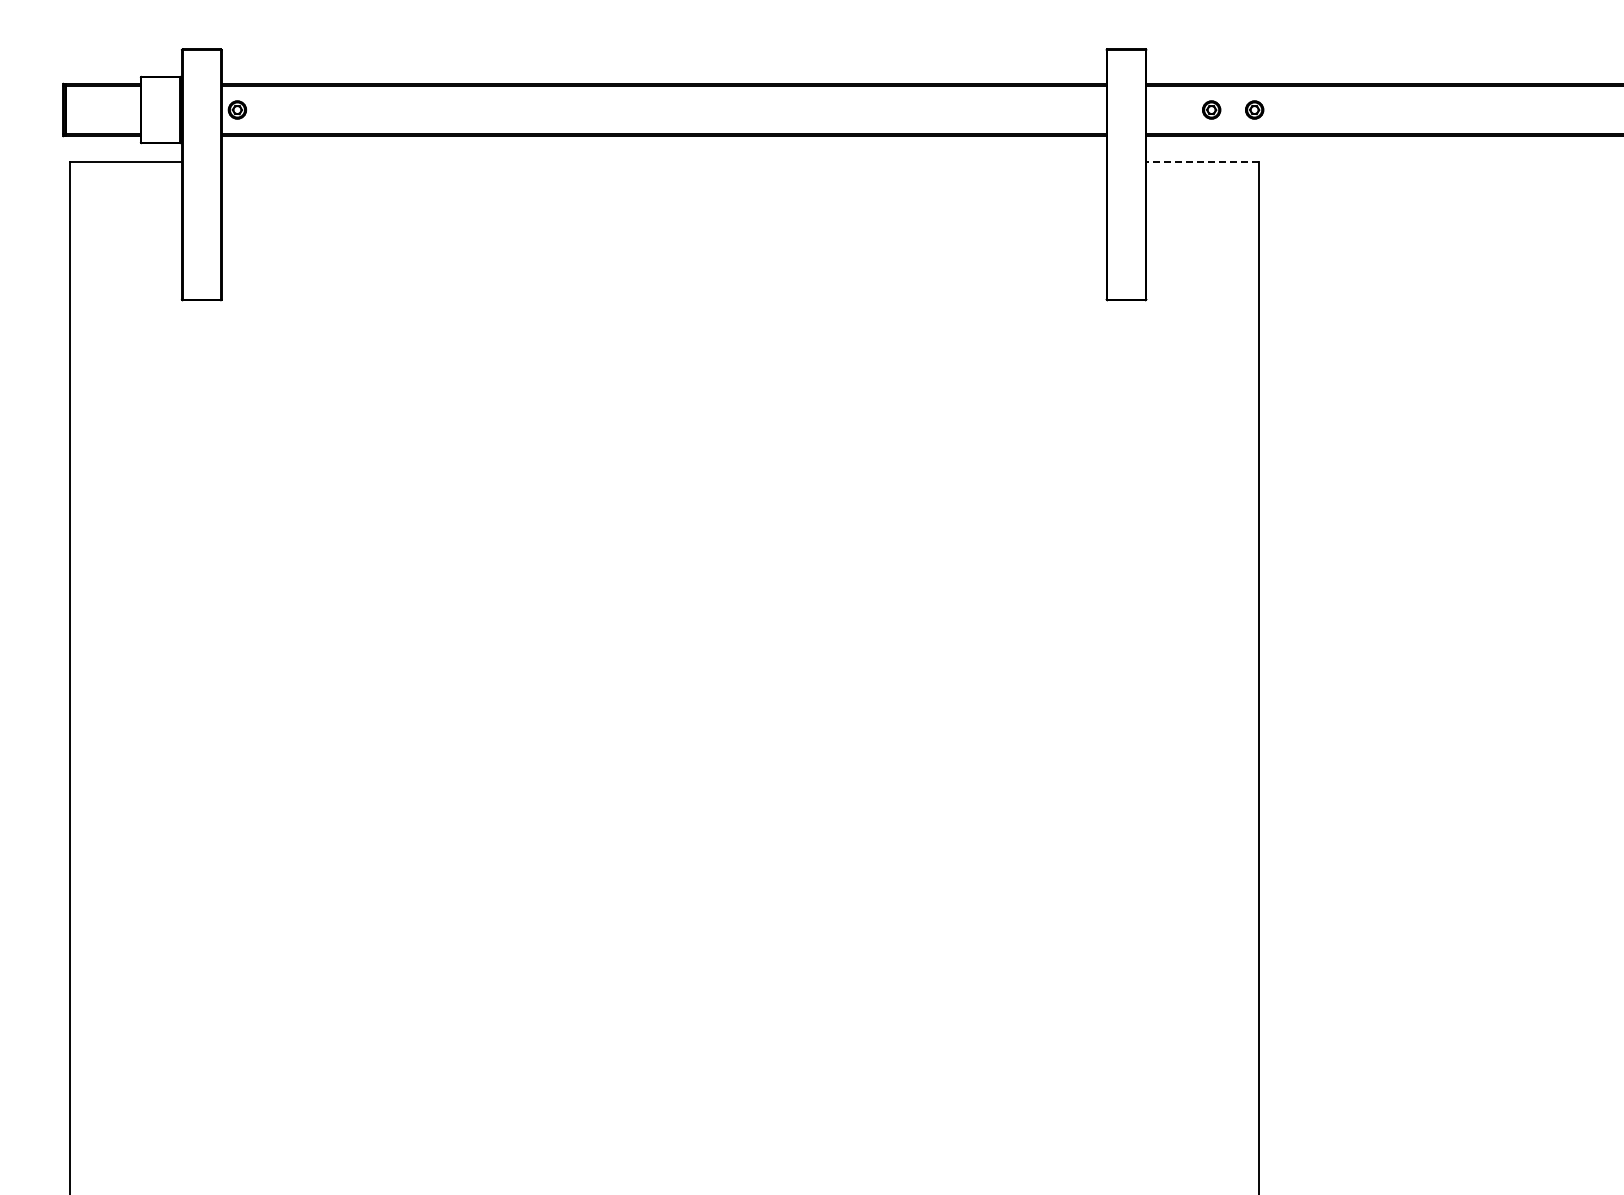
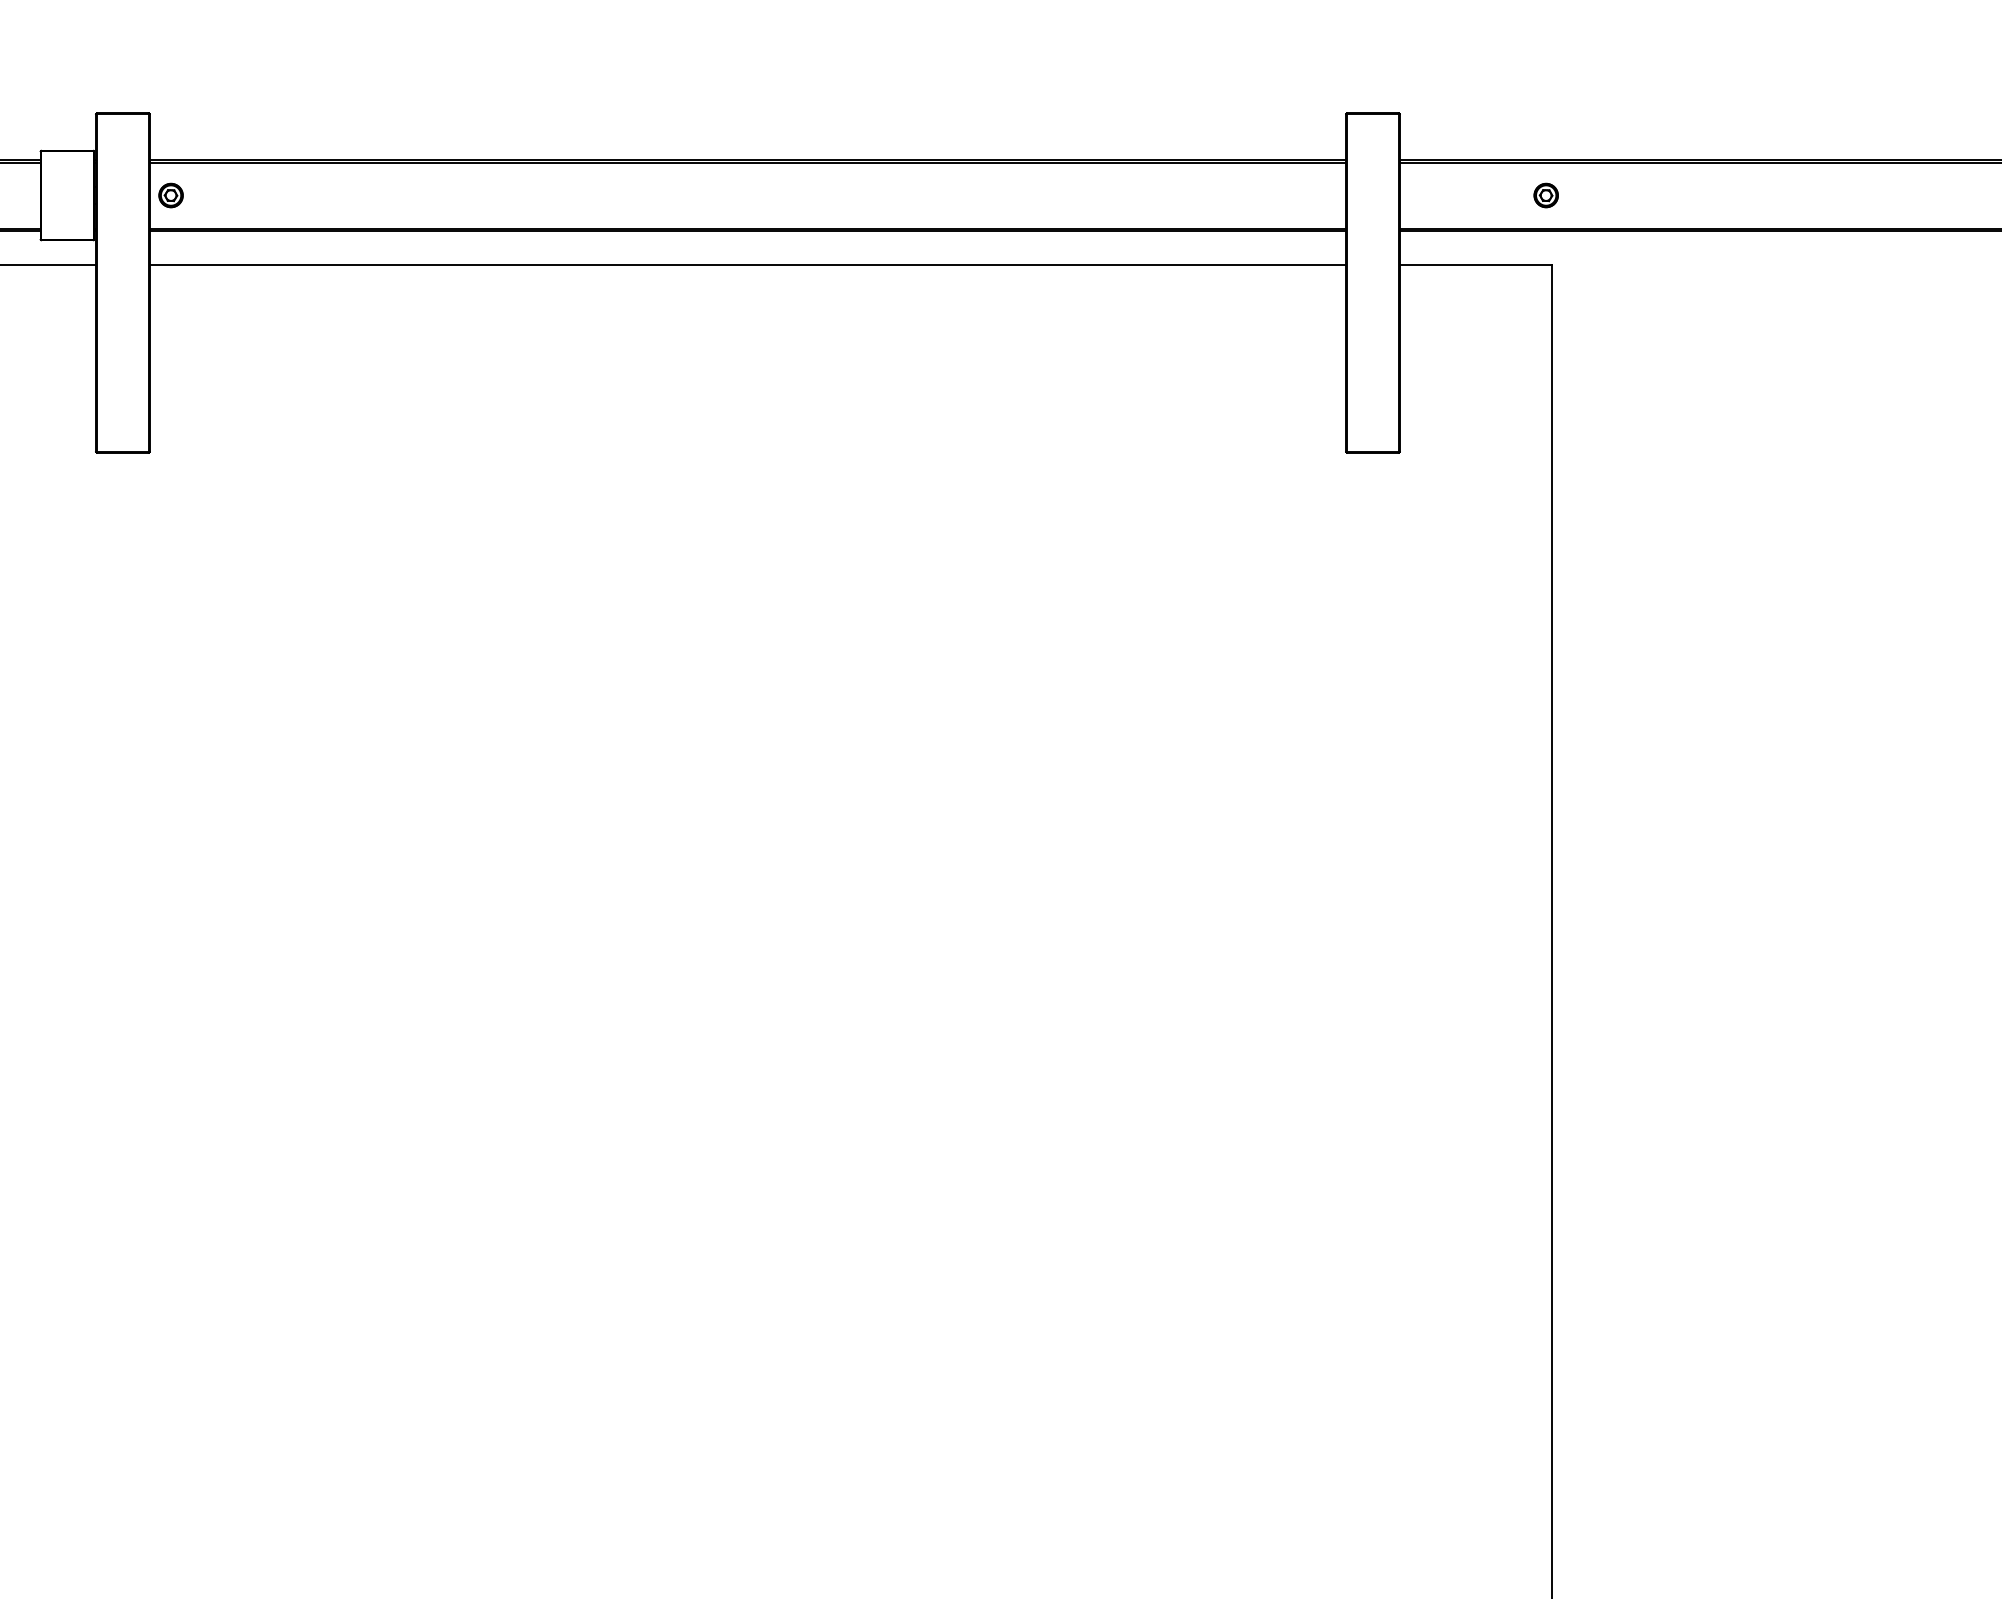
part: (1211, 109) -> (1487, 194), removed
line: (663, 161) -> (747, 265), added
line: (1201, 161) -> (1474, 265), dashed -> solid

